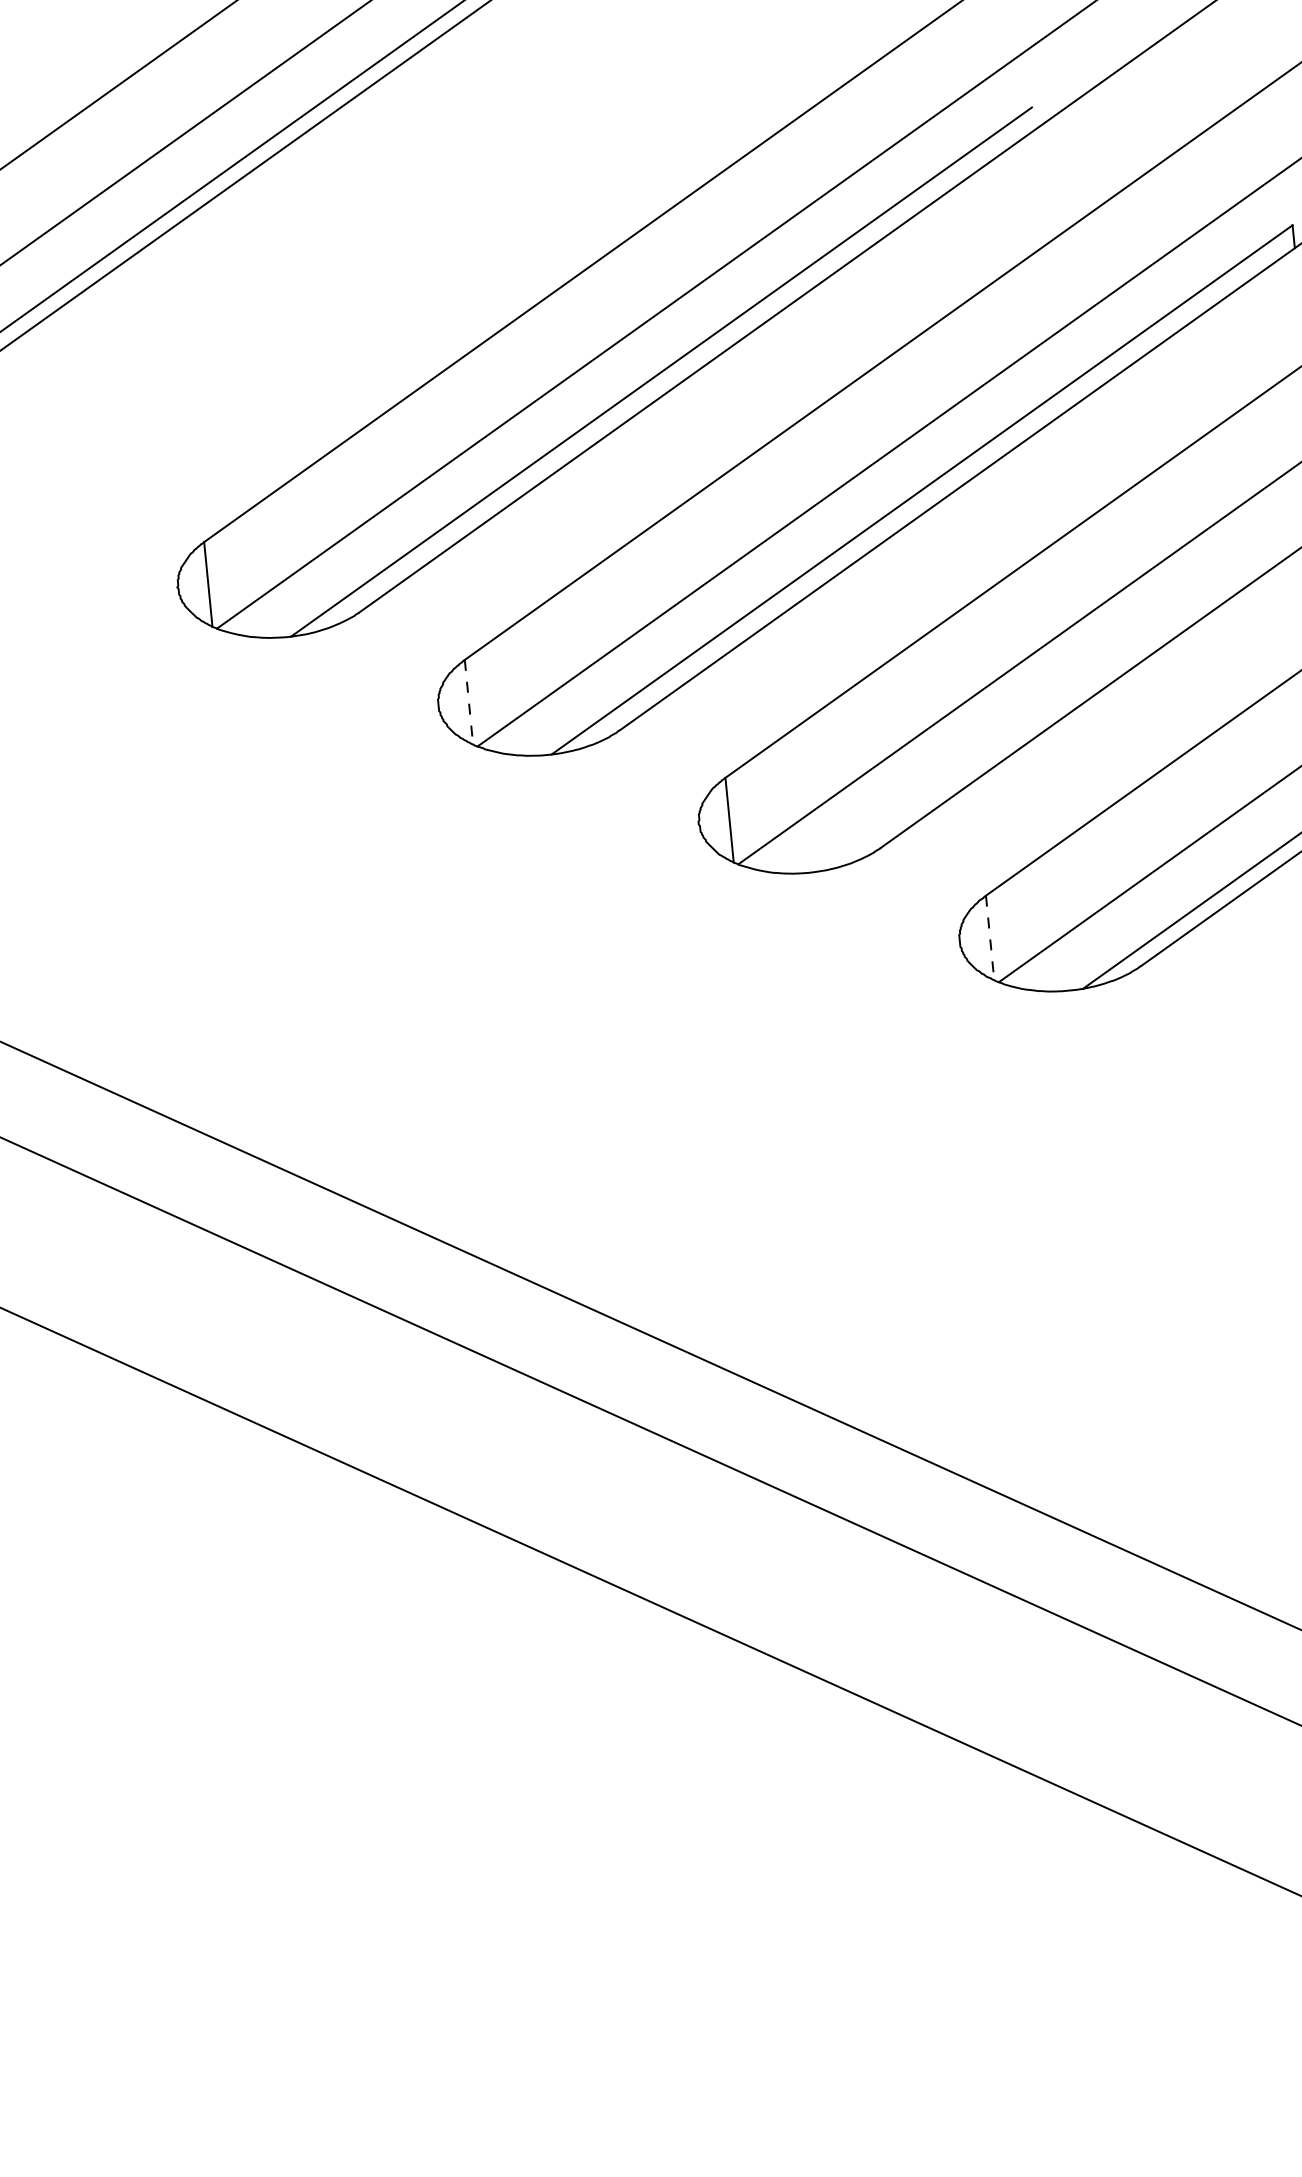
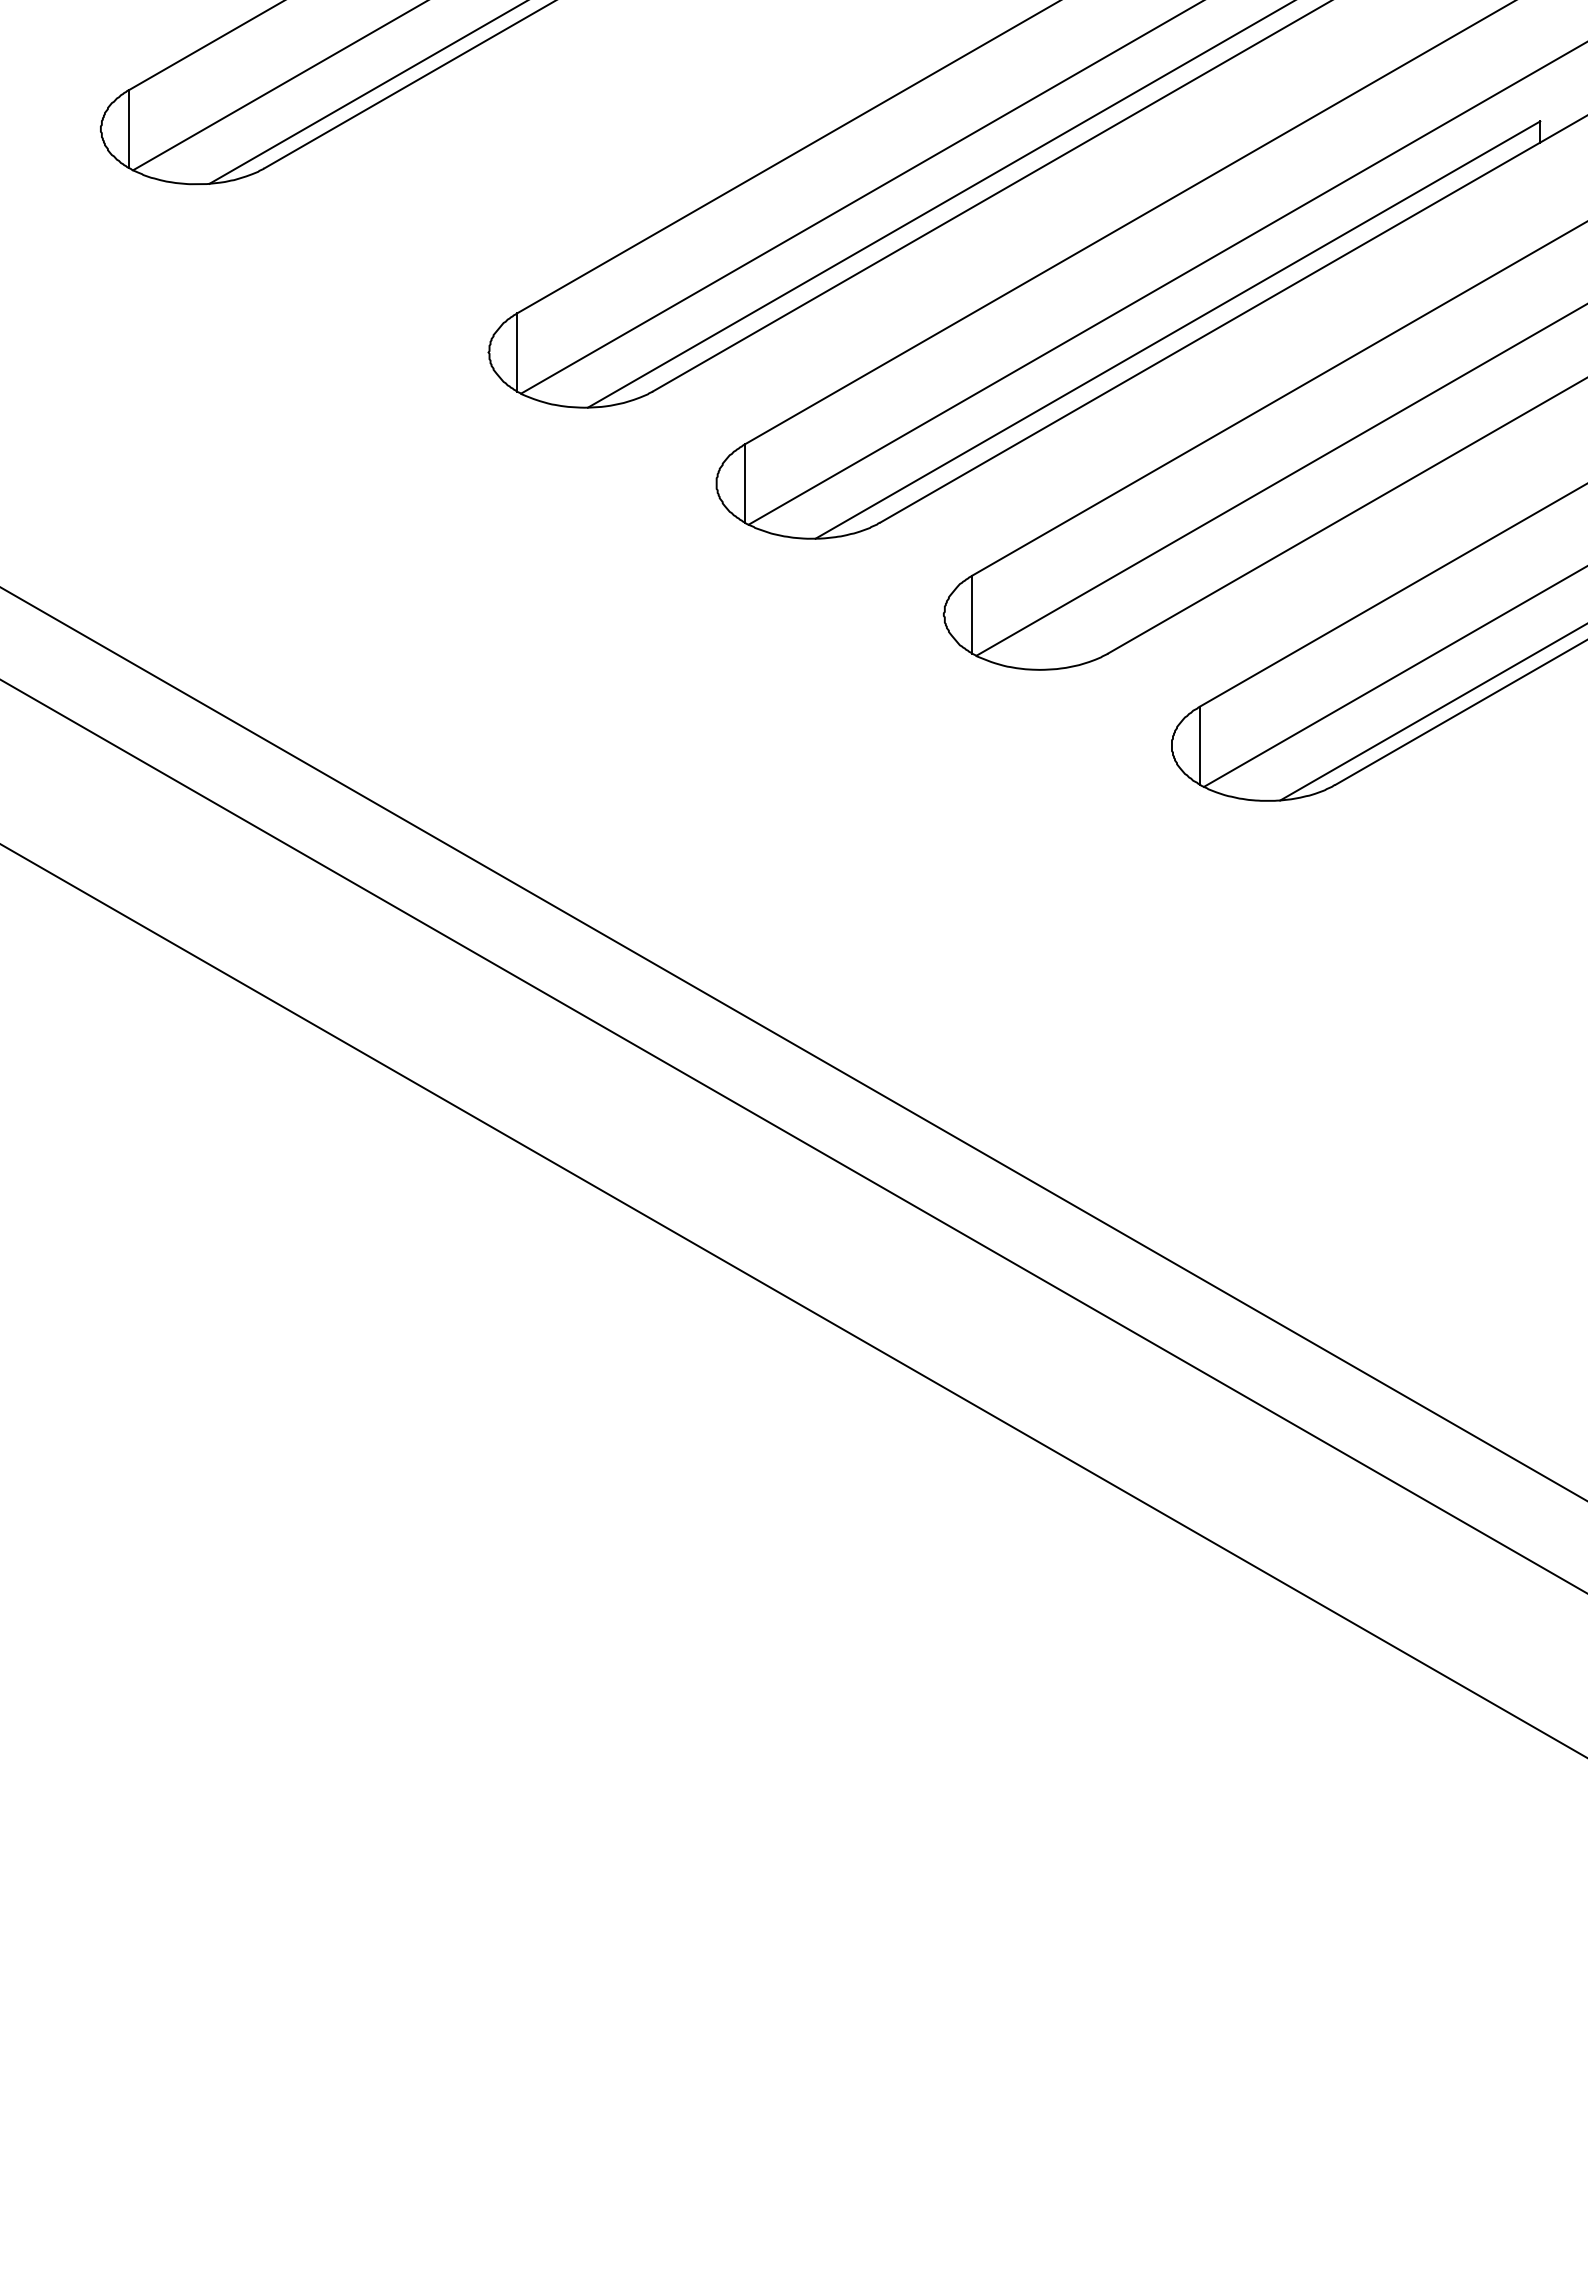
line: (468, 703) -> (744, 484), dashed -> solid
line: (989, 938) -> (1199, 746), dashed -> solid

